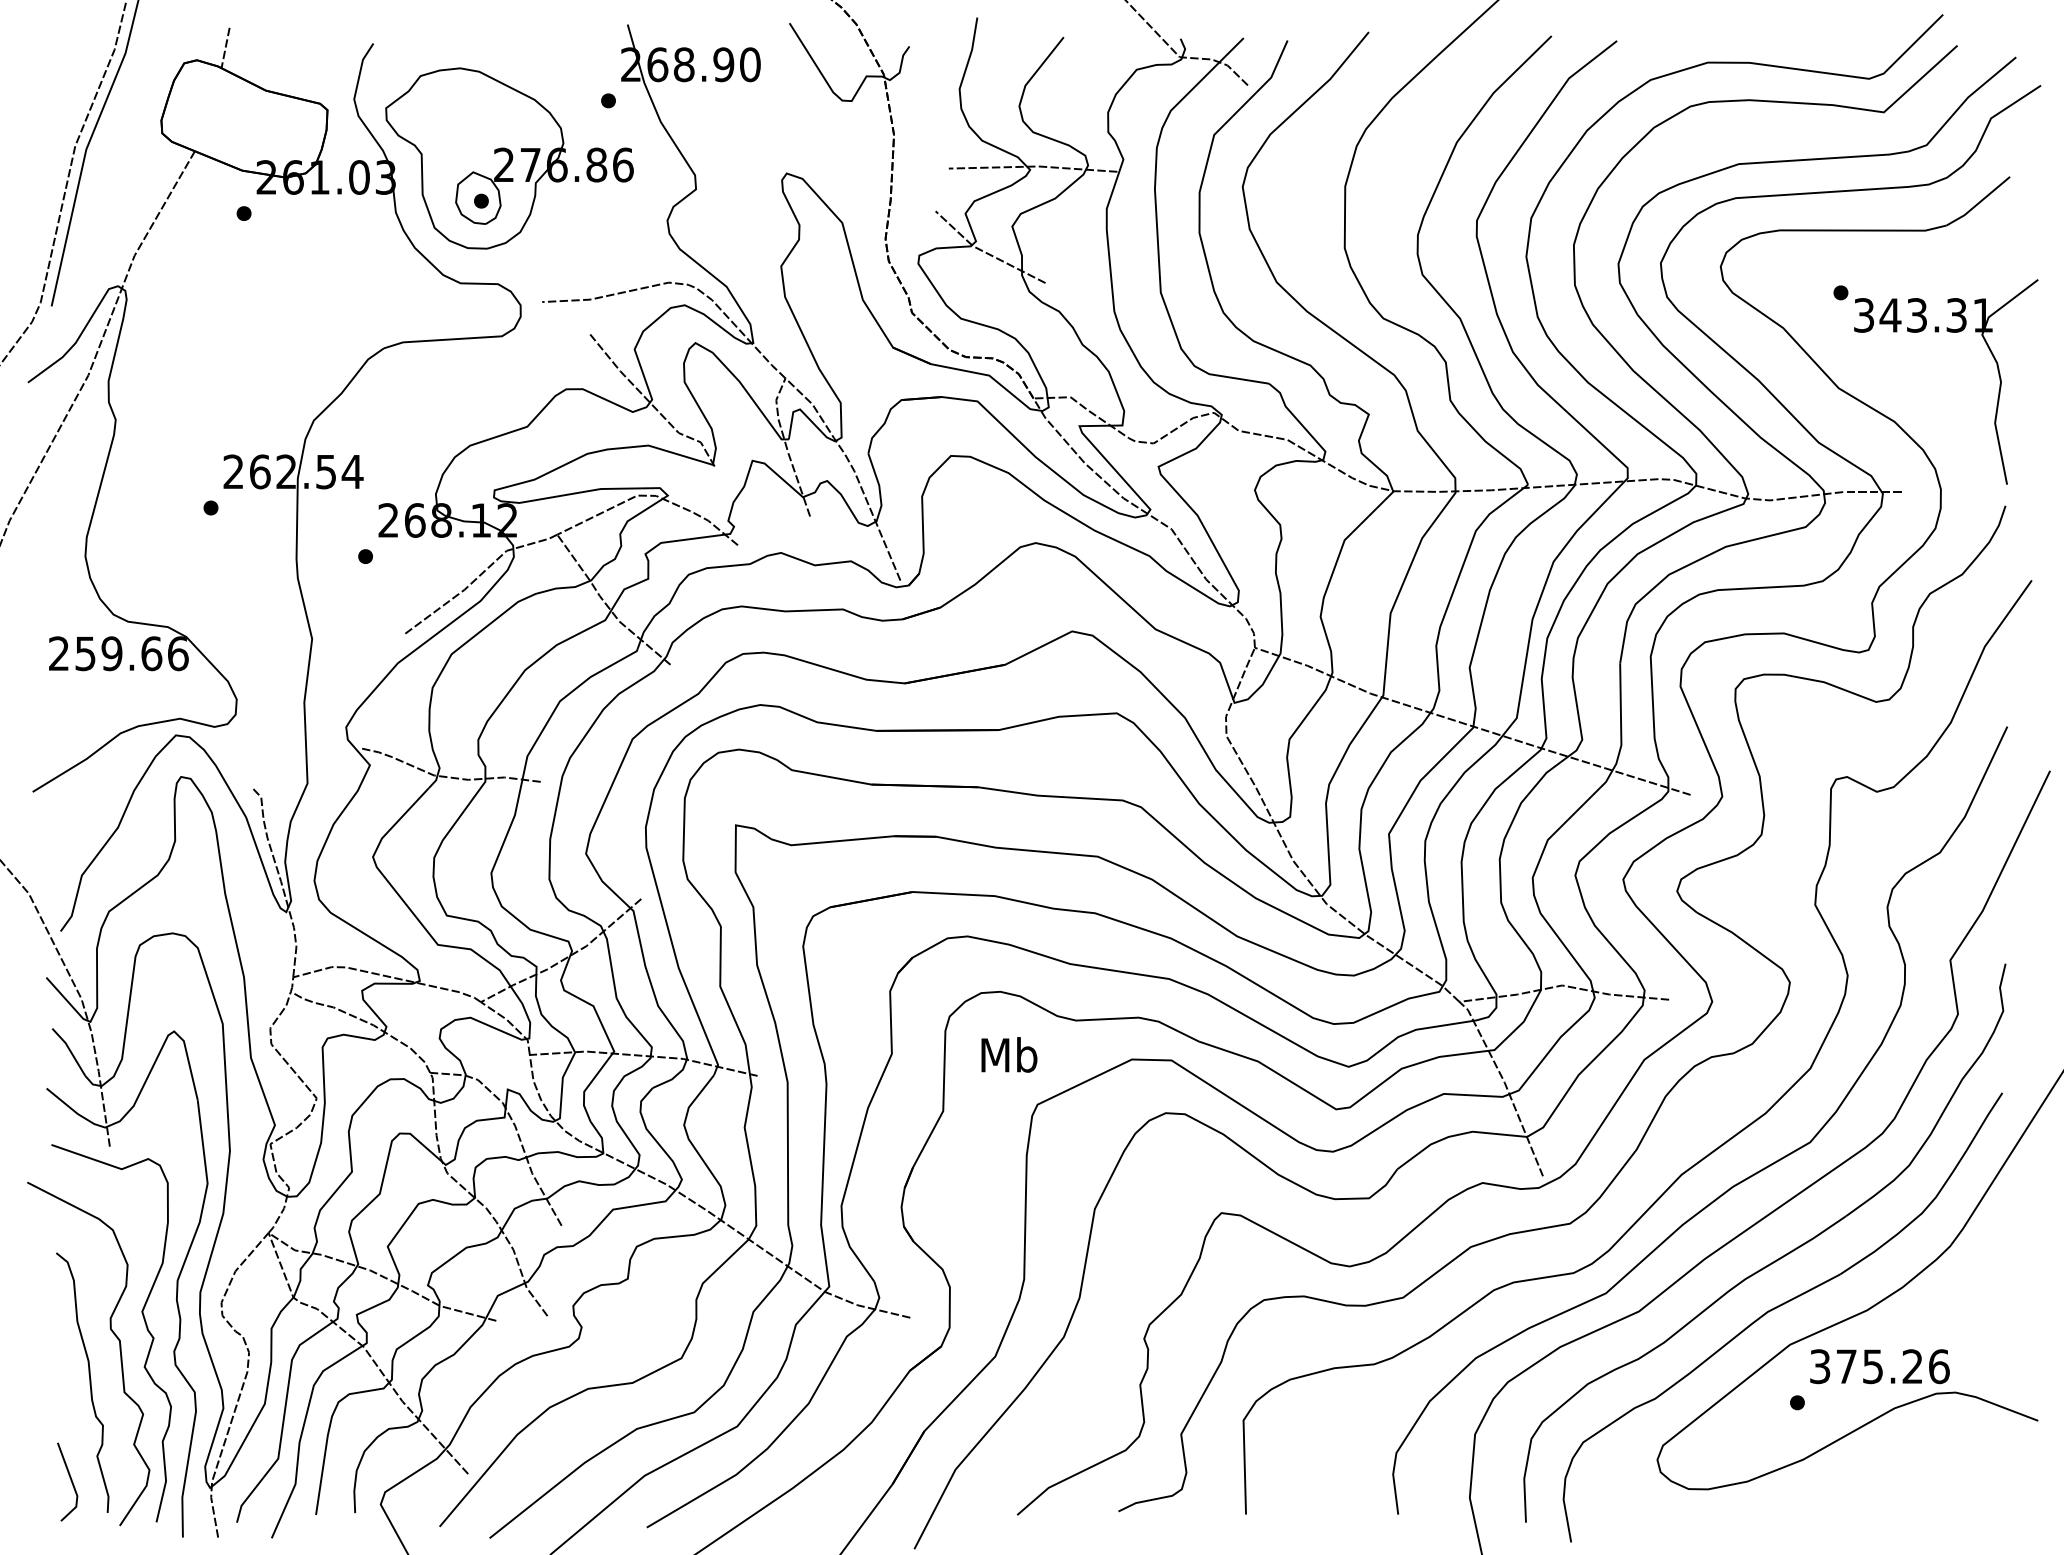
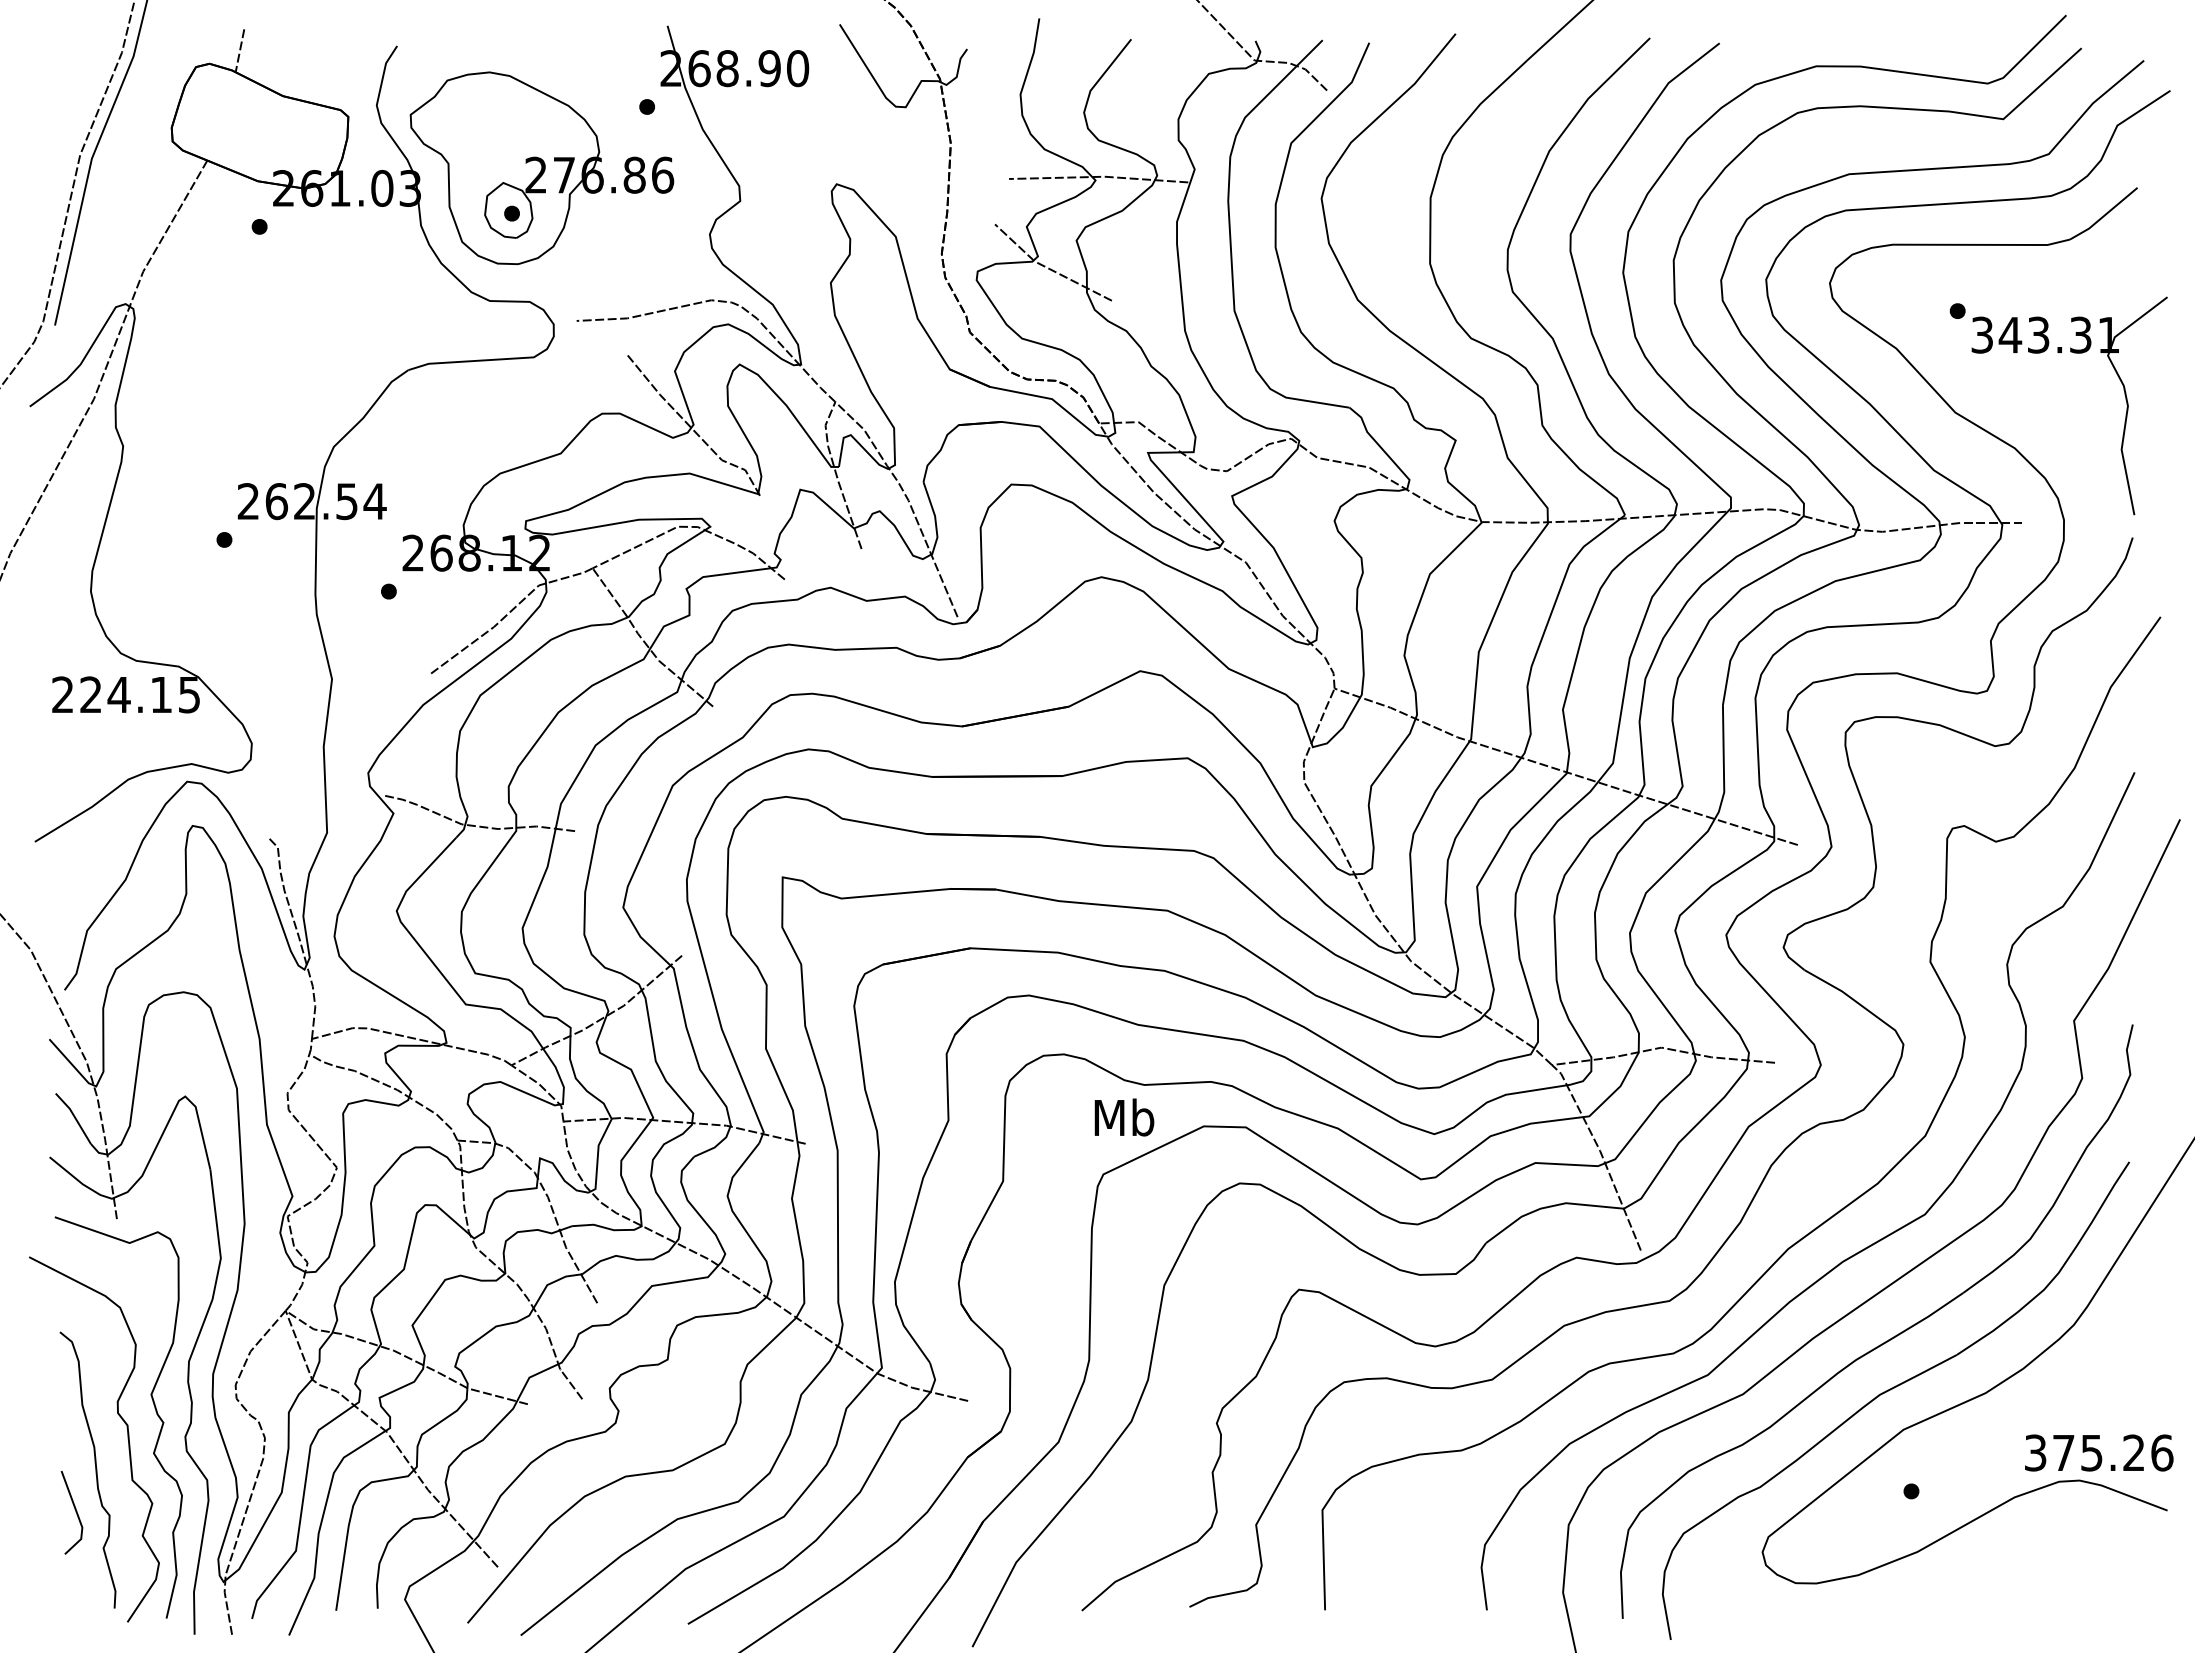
text: (132, 653) -> (140, 694), 259.66 -> 224.15
text: (1009, 1054) -> (1124, 1117), moved
text: (1880, 1366) -> (2099, 1452), moved
line: (70, 1481) -> (75, 1512), moved

